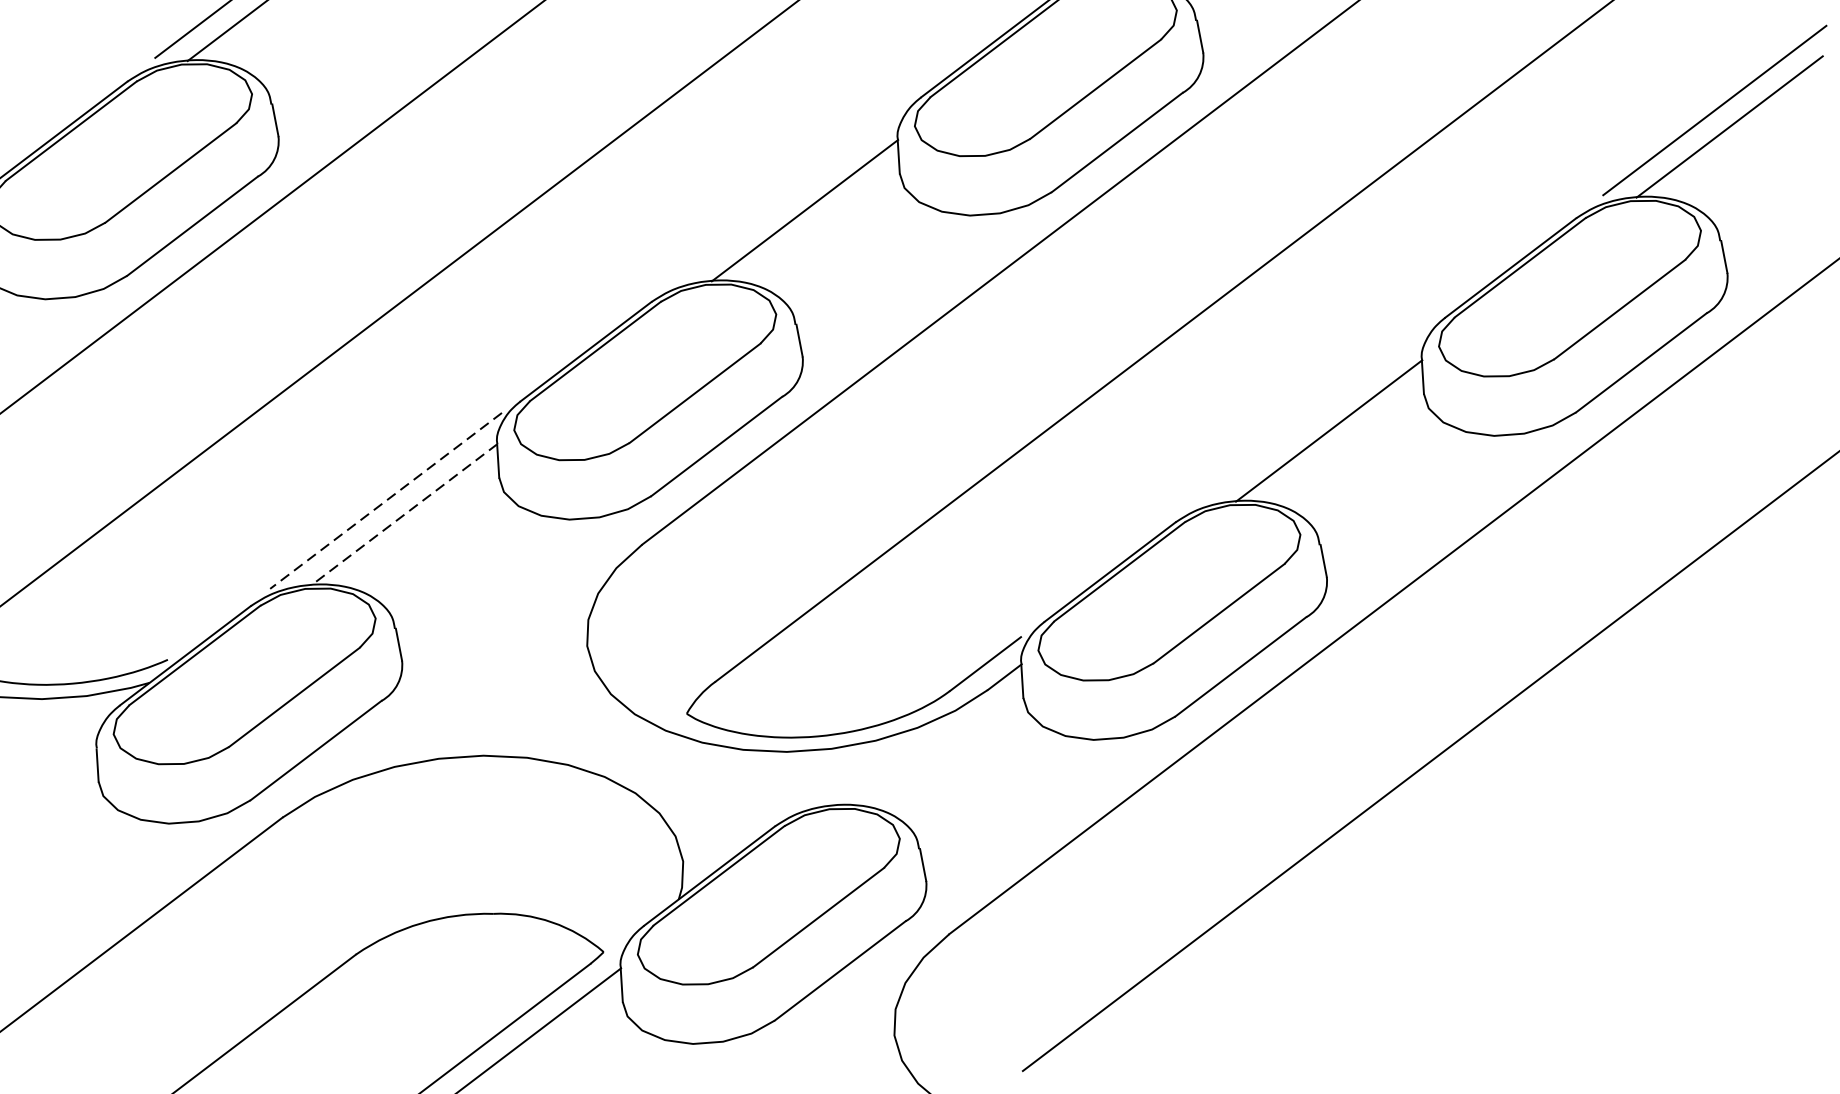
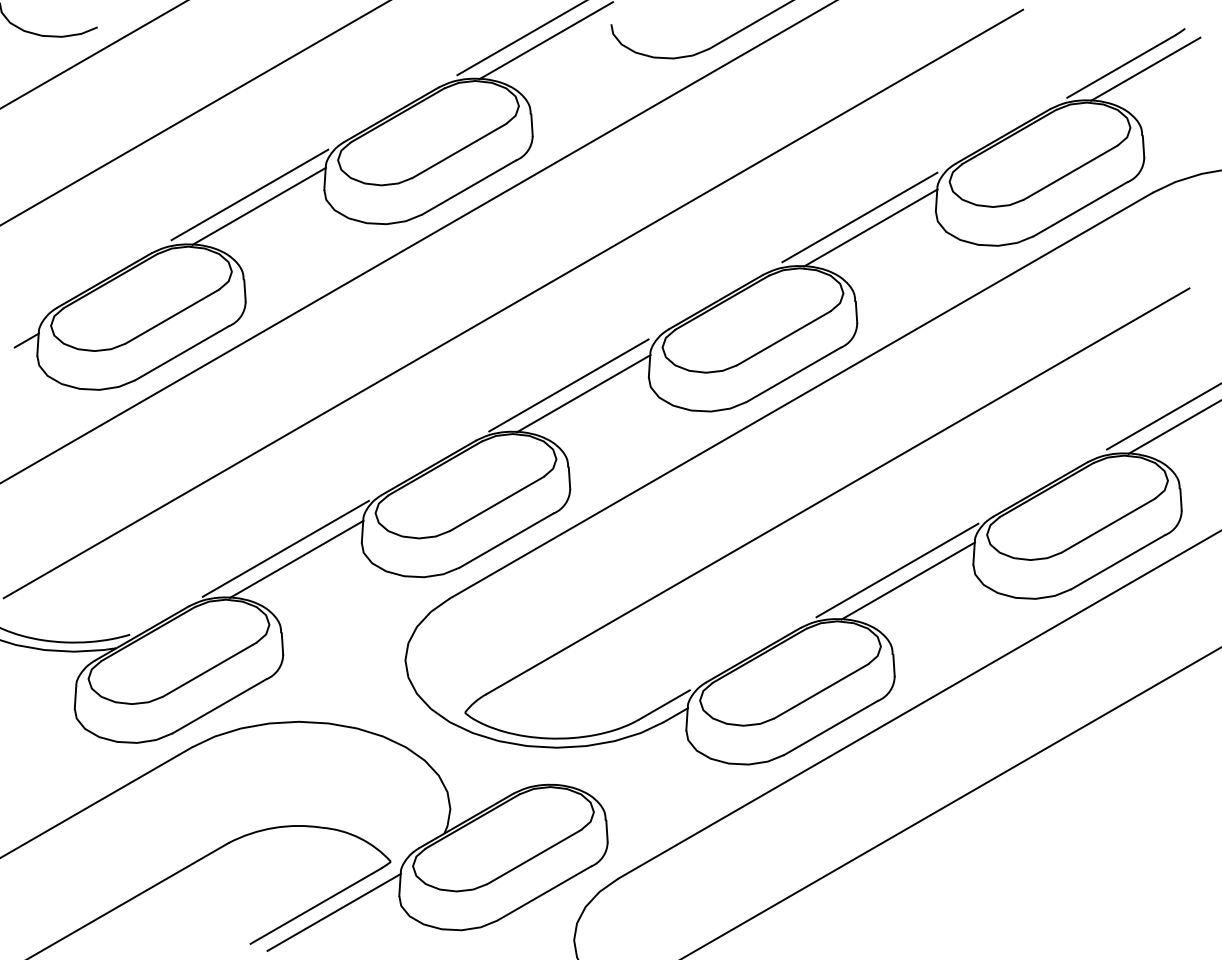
line: (780, 201) -> (568, 385), added
line: (1310, 417) -> (897, 570), added
line: (385, 500) -> (285, 548), dashed -> solid
line: (404, 514) -> (296, 559), dashed -> solid

